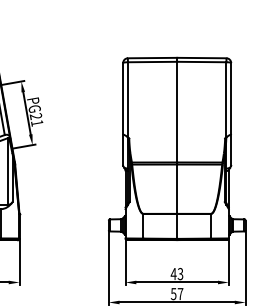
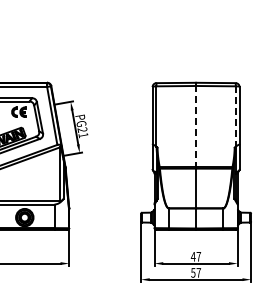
line: (226, 100) -> (235, 117), solid -> dashed
line: (177, 112) -> (196, 126), solid -> dashed
text: (180, 273) -> (198, 256), 43 -> 47

